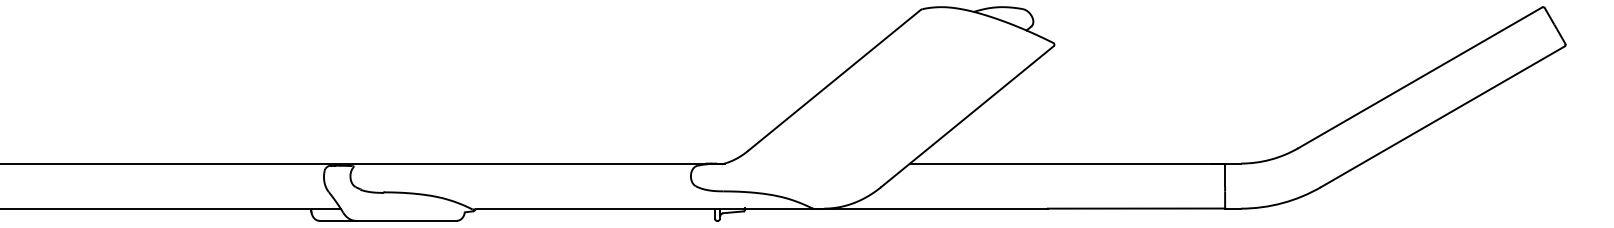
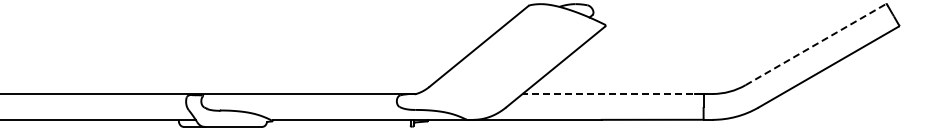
line: (1419, 77) -> (815, 44), solid -> dashed
line: (1068, 162) -> (613, 93), solid -> dashed

